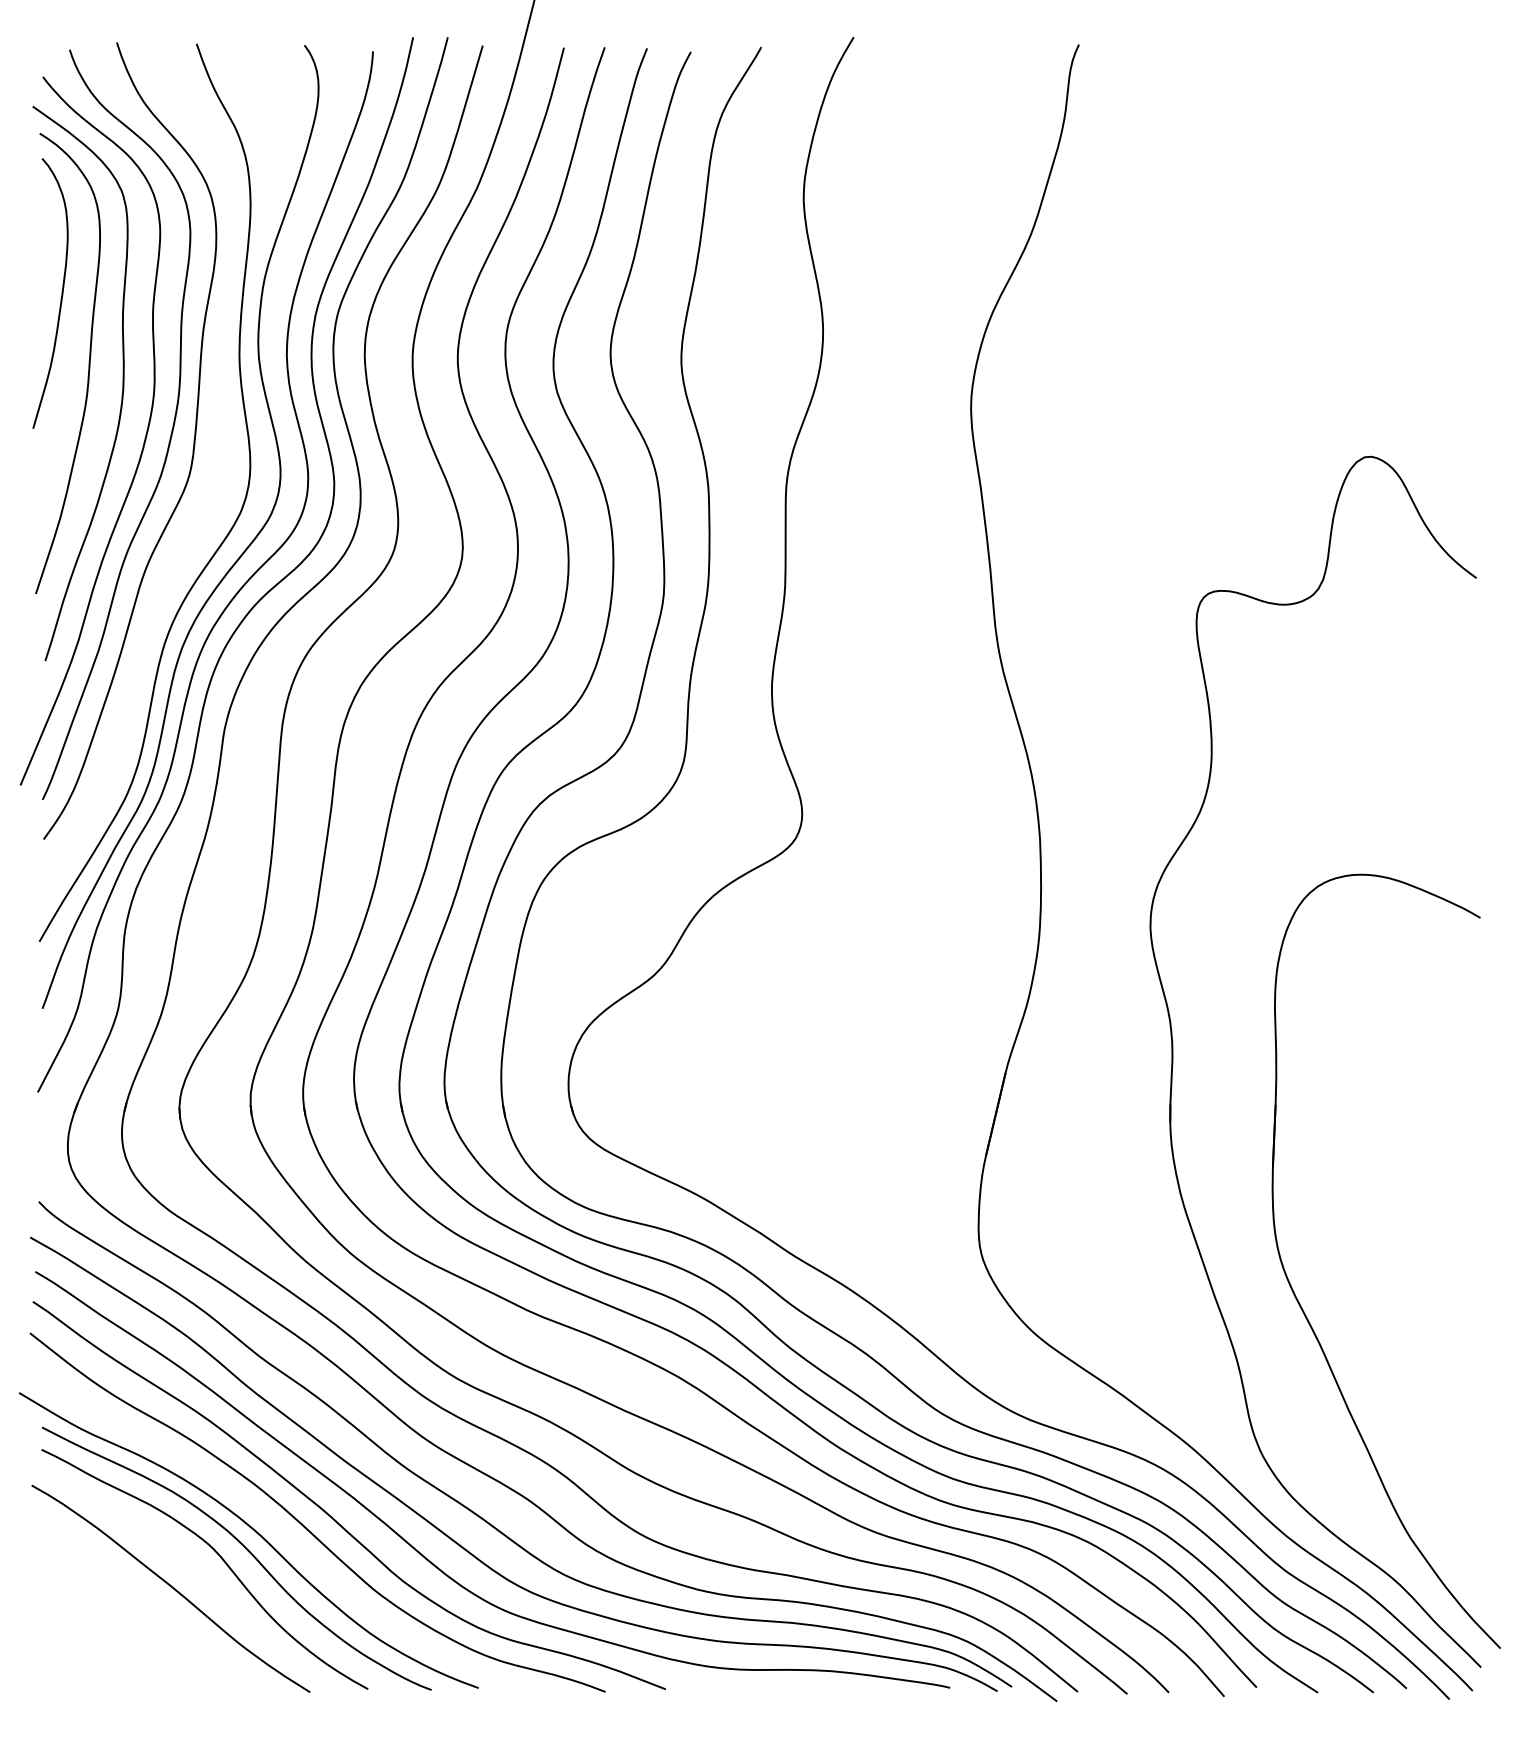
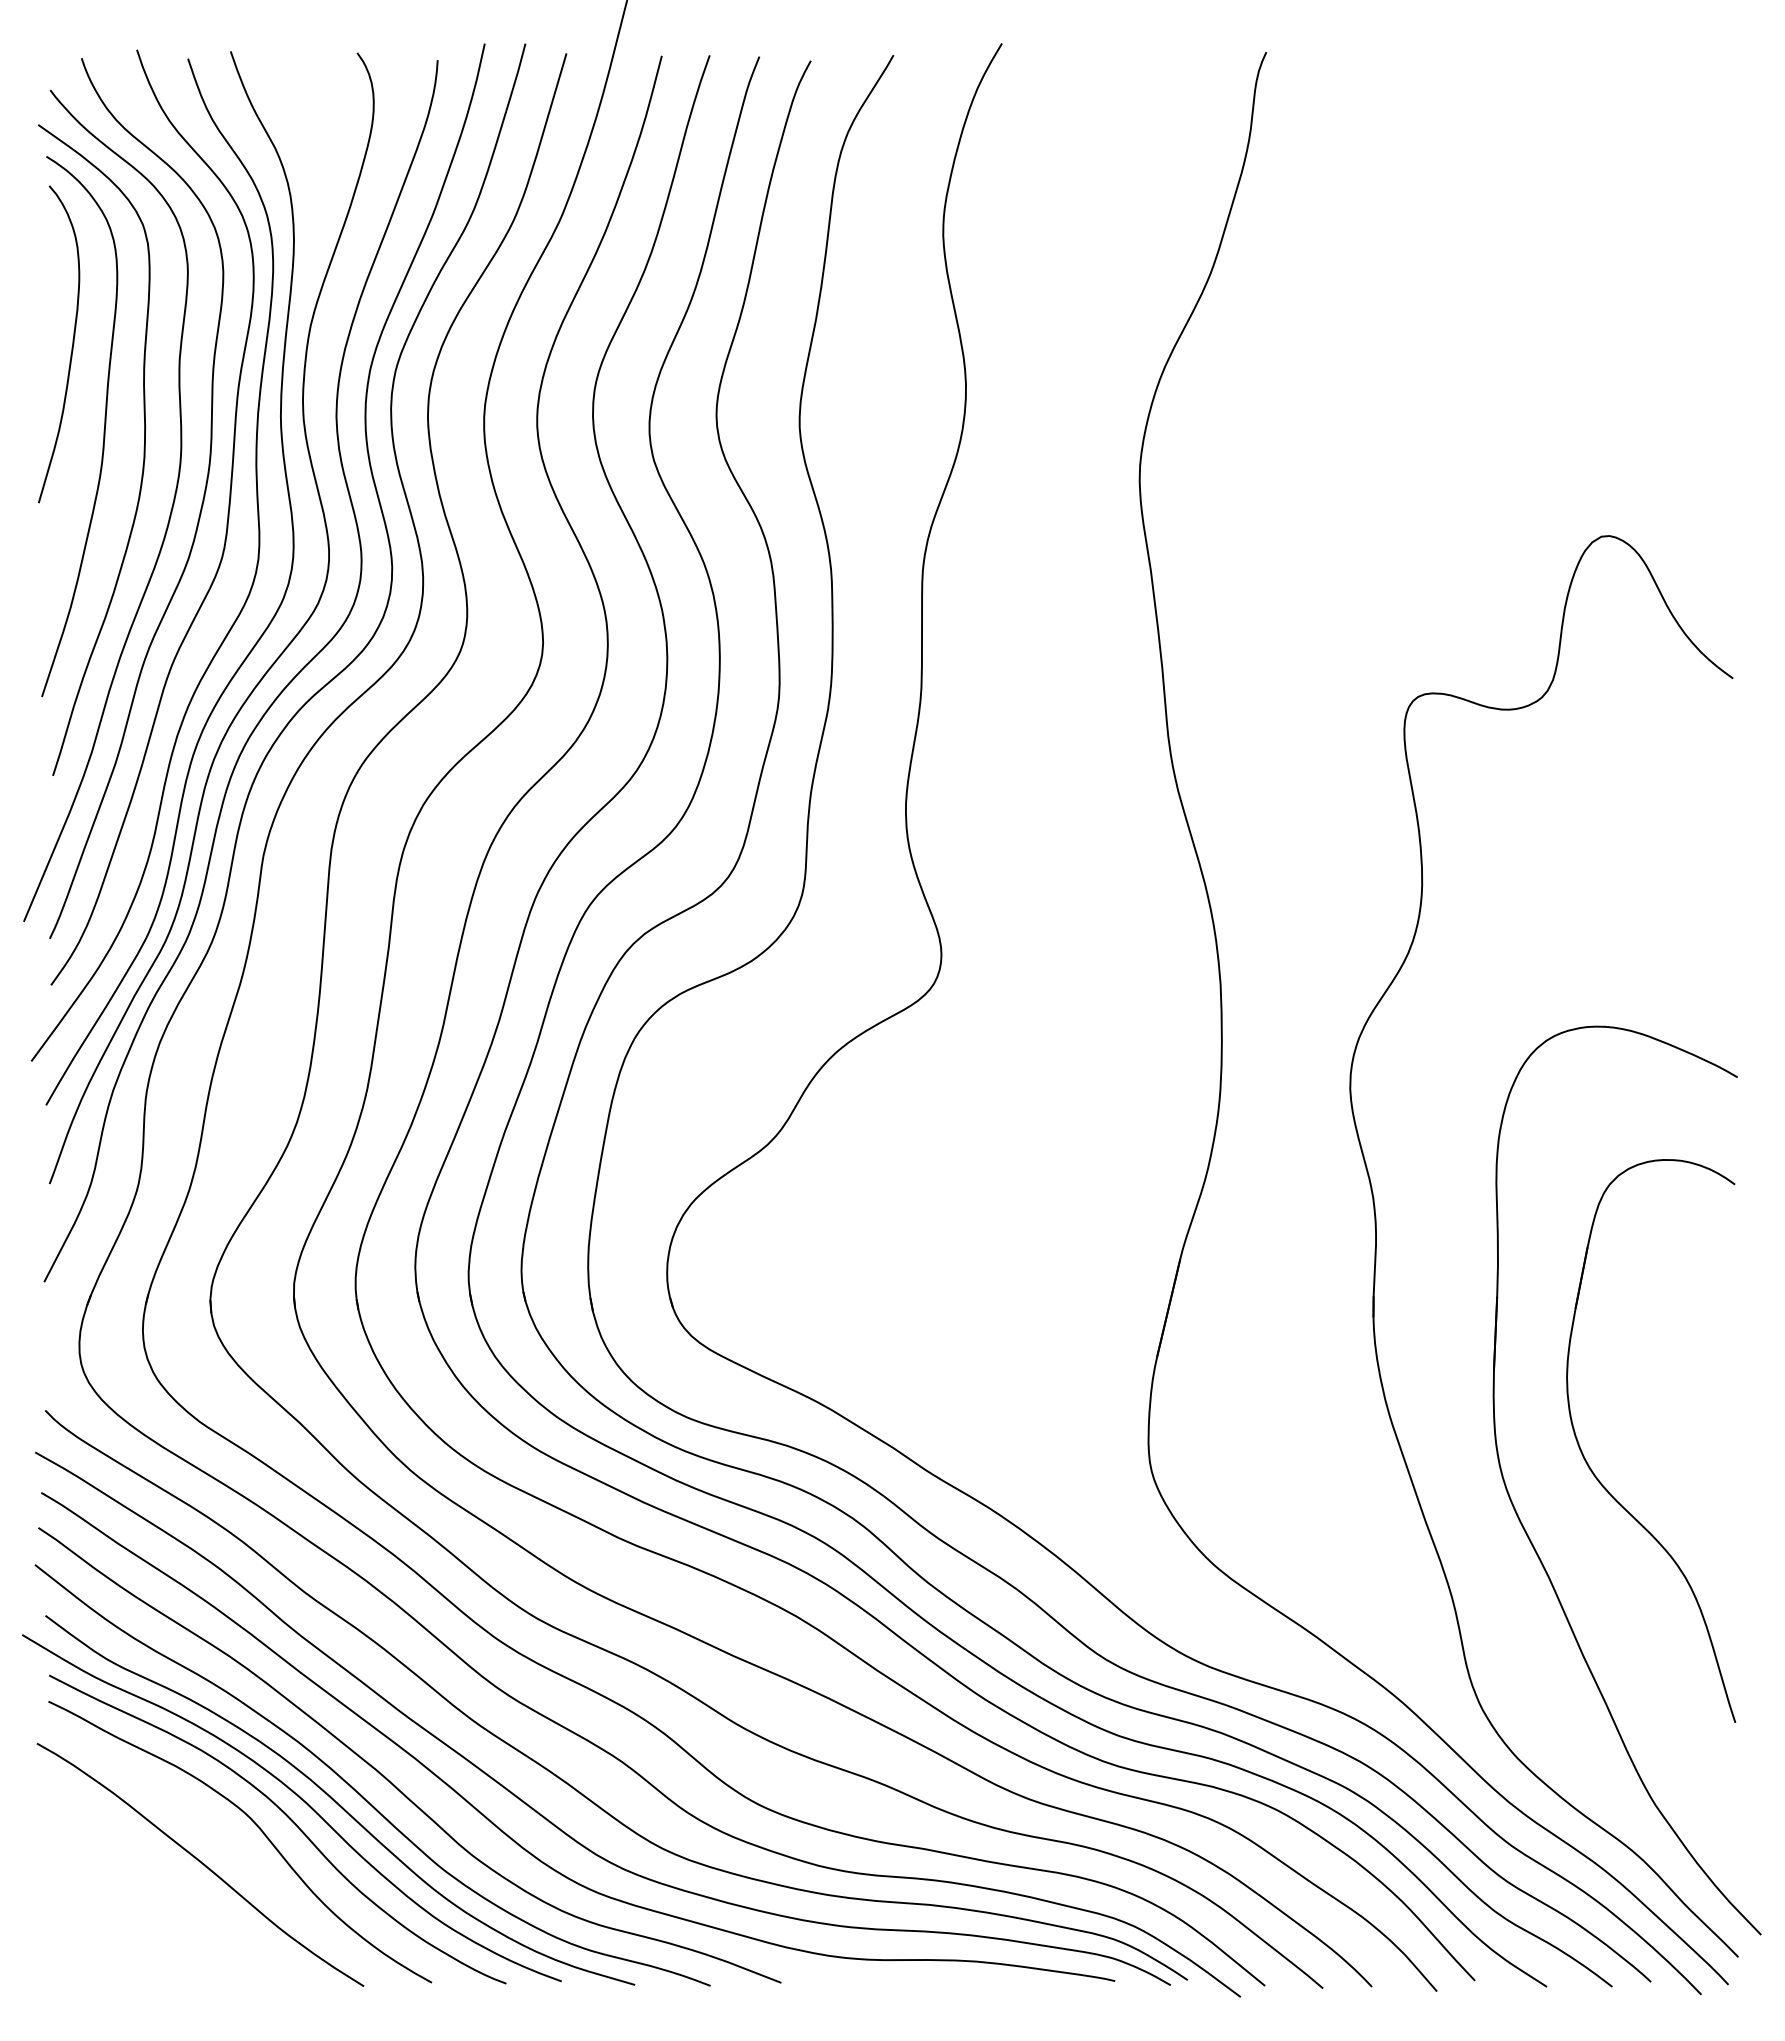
curve: (209, 510) -> (245, 599), added
part: (1361, 1259) -> (1598, 1478), added
curve: (287, 1535) -> (337, 1802), added

